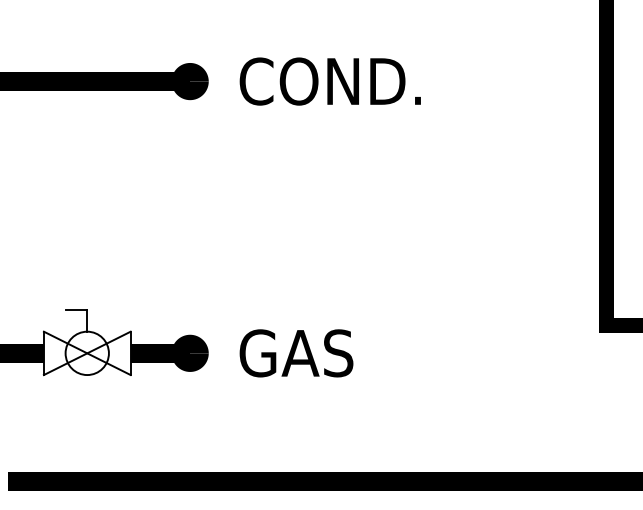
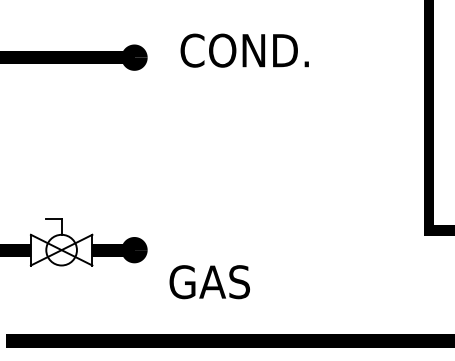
text: (329, 81) -> (244, 50), moved
text: (296, 353) -> (209, 282), moved

